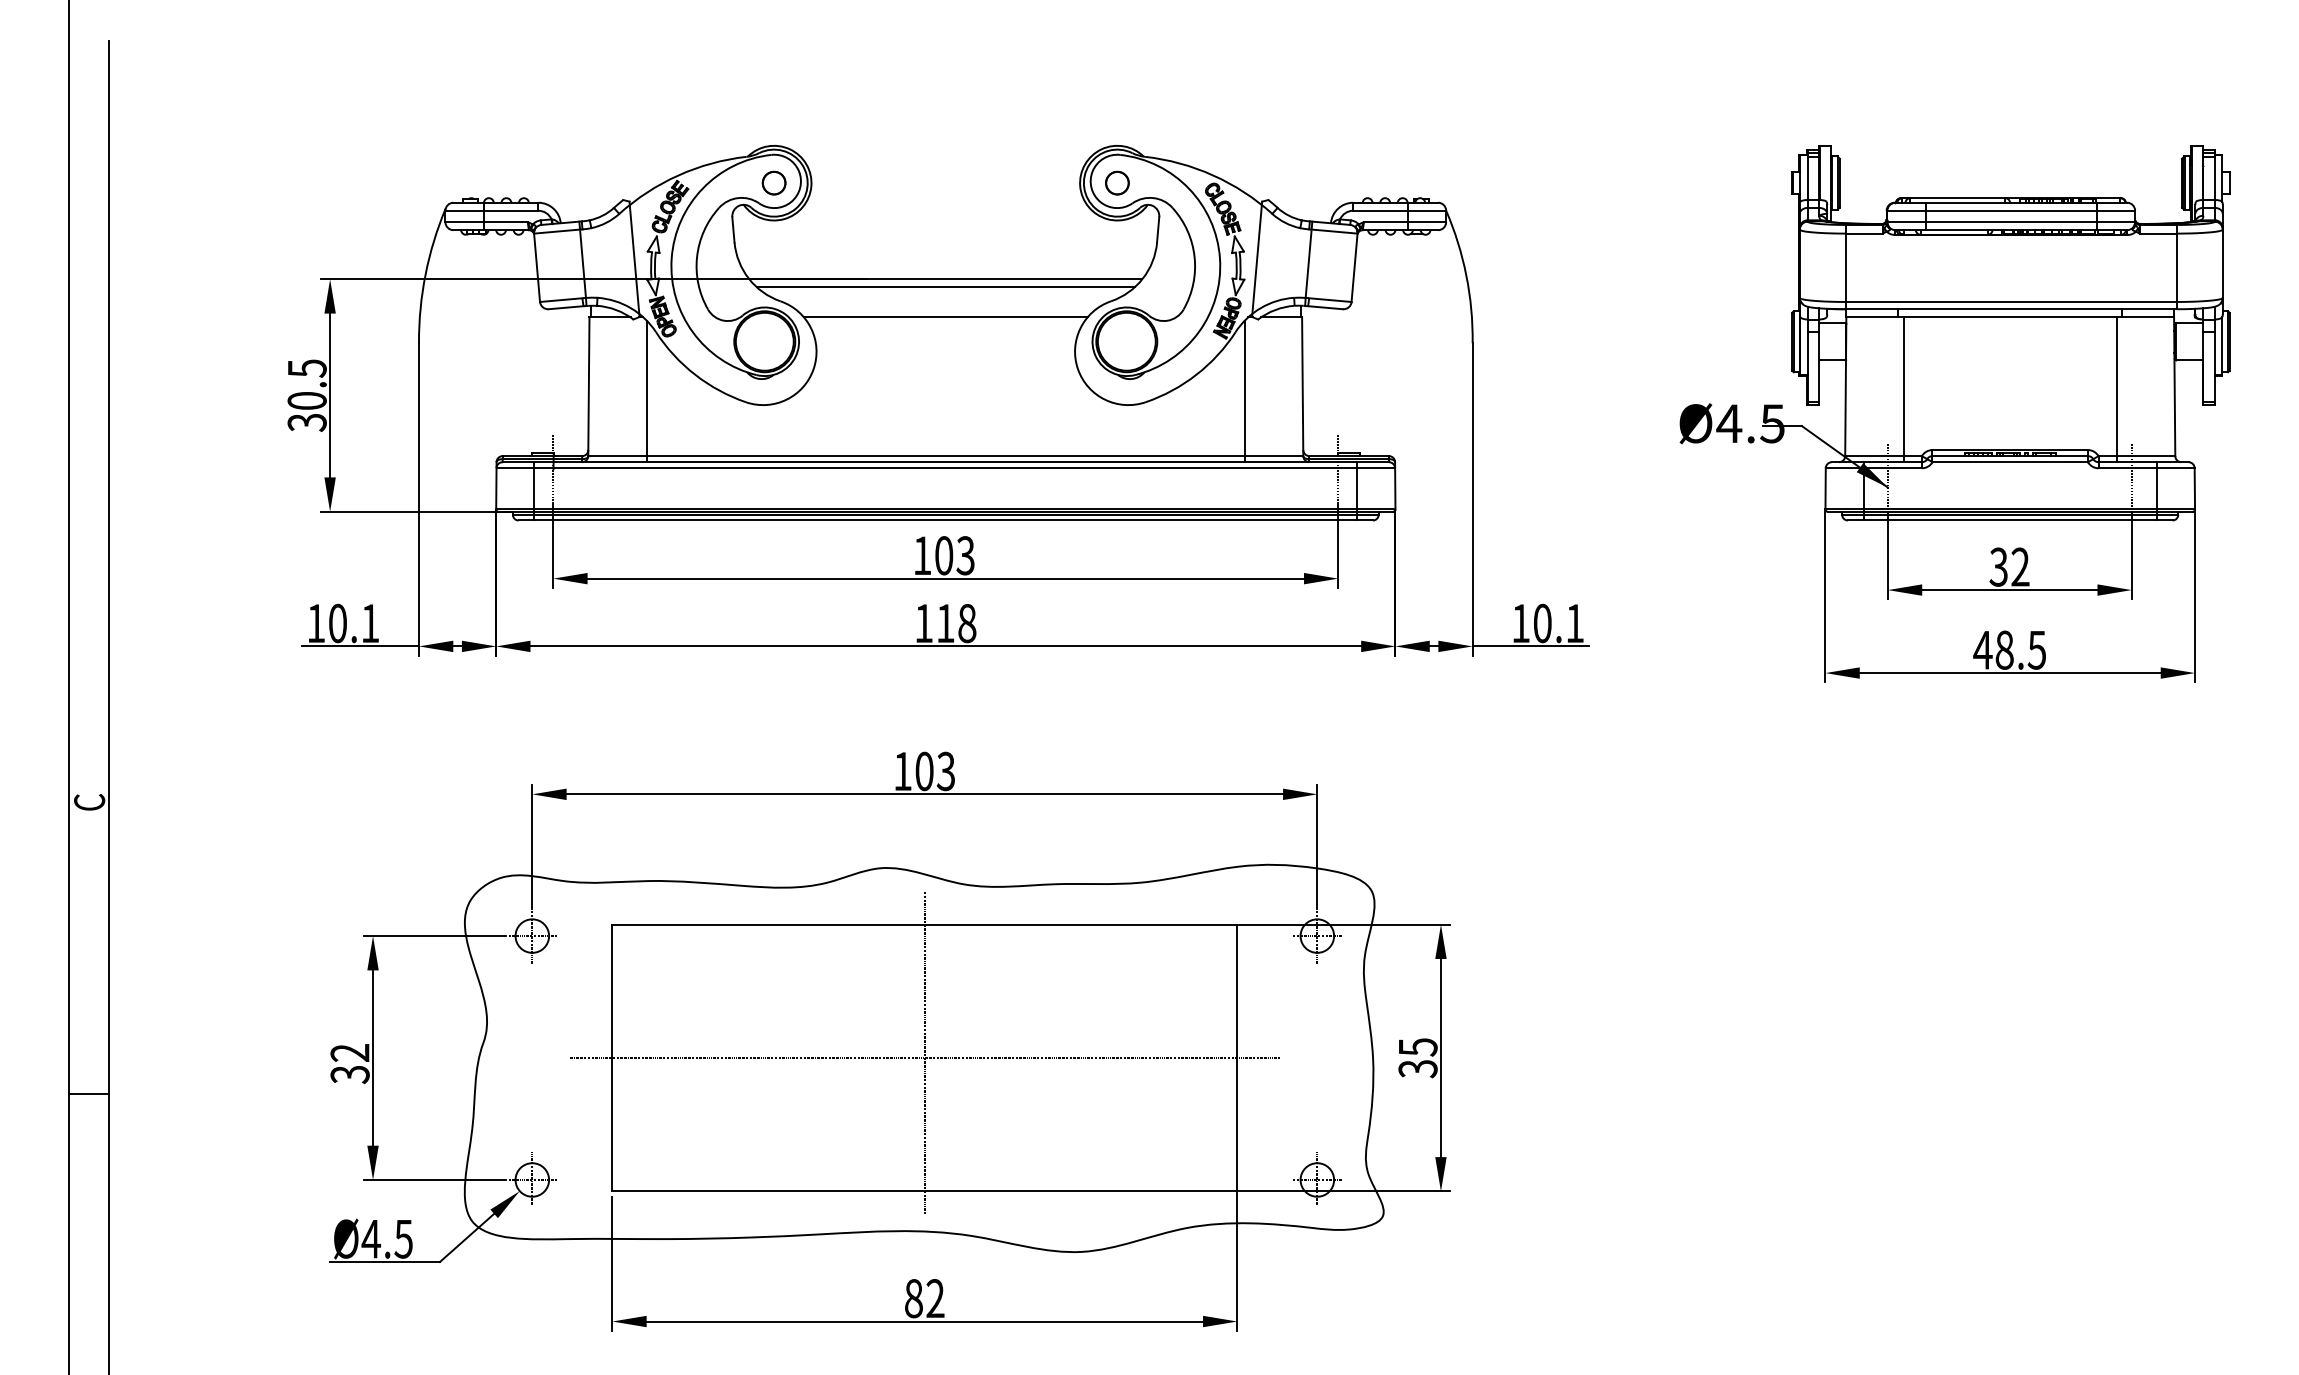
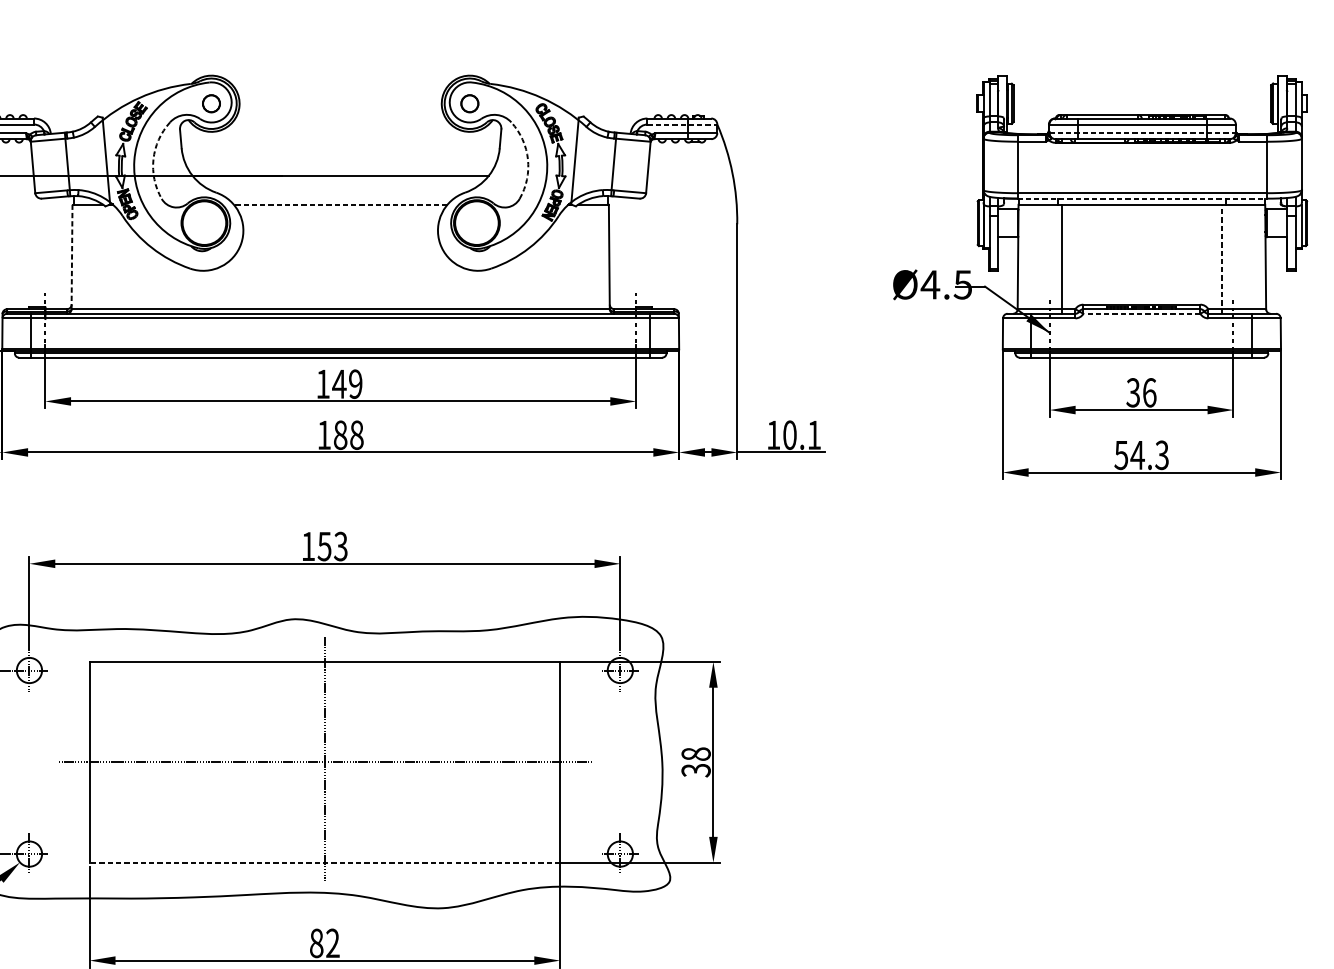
line: (1400, 210) -> (682, 124), solid -> dashed
line: (2011, 222) -> (1142, 133), solid -> dashed
arc: (697, 256) -> (153, 158), solid -> dashed
arc: (1194, 256) -> (527, 158), solid -> dashed
line: (945, 286) -> (340, 181), removed
line: (2010, 309) -> (1142, 198), solid -> dashed
line: (945, 317) -> (340, 204), solid -> dashed
line: (588, 386) -> (71, 256), solid -> dashed
line: (2116, 389) -> (1221, 259), solid -> dashed
line: (646, 391) -> (115, 260), removed
line: (1244, 391) -> (565, 260), removed
line: (2010, 462) -> (1142, 314), solid -> dashed
text: (954, 555) -> (347, 384), 103 -> 149
text: (2020, 566) -> (1149, 392), 32 -> 36
text: (945, 623) -> (340, 435), 118 -> 188
text: (2009, 649) -> (1141, 454), 48.5 -> 54.3
text: (924, 771) -> (324, 546), 103 -> 153
text: (1417, 1047) -> (695, 754), 35 -> 38
line: (924, 1191) -> (324, 862), solid -> dashed

